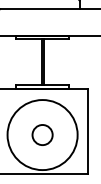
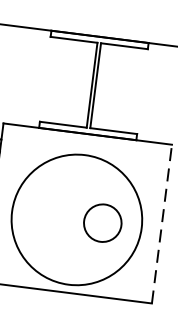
line: (88, 131) -> (162, 224), solid -> dashed
circle: (42, 134) -> (102, 222), moved

